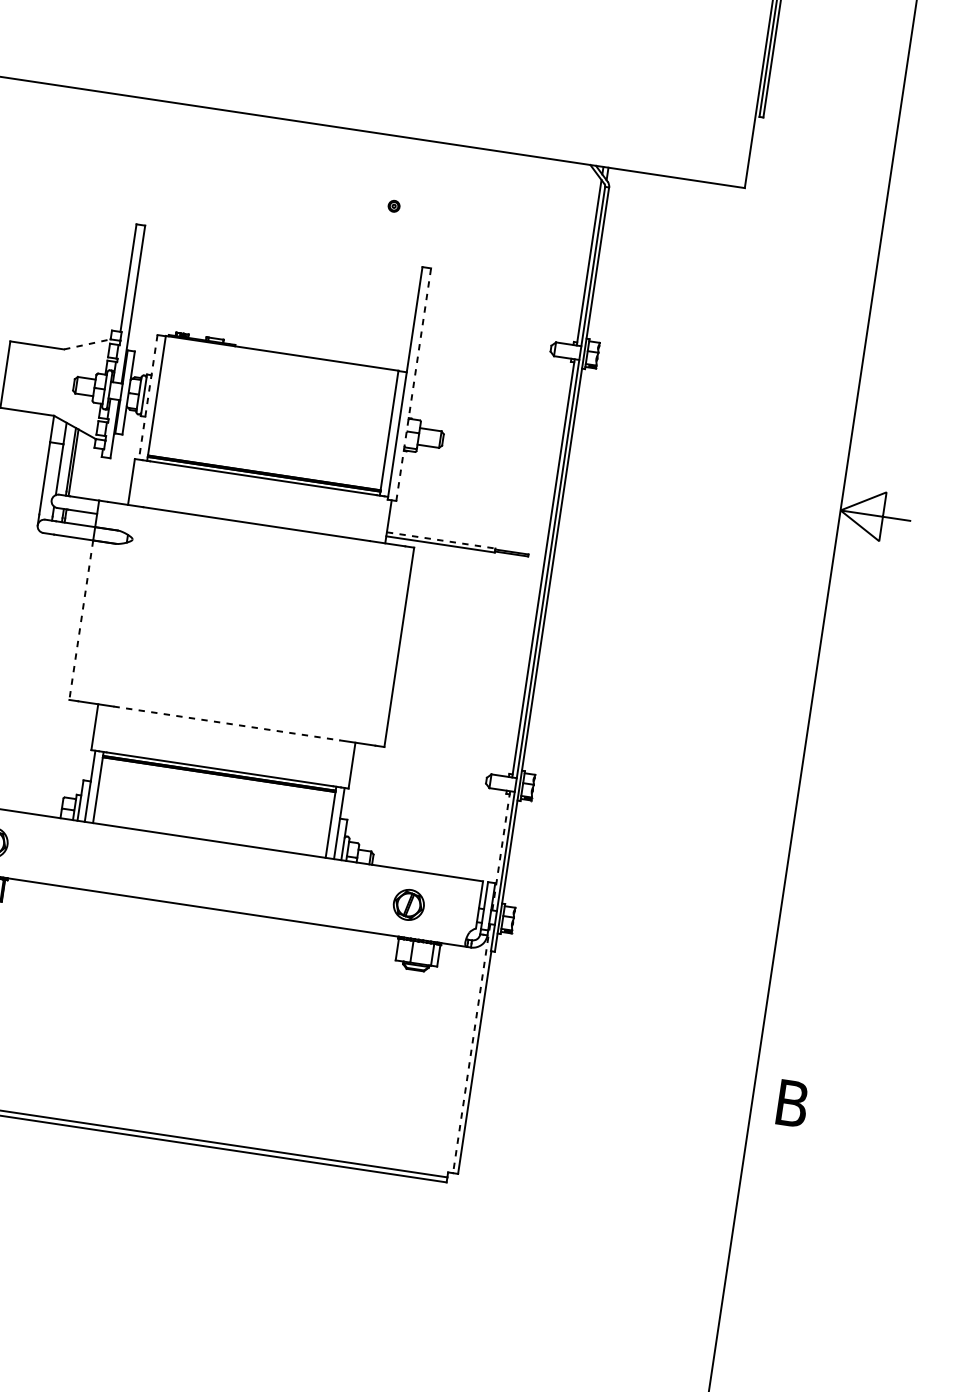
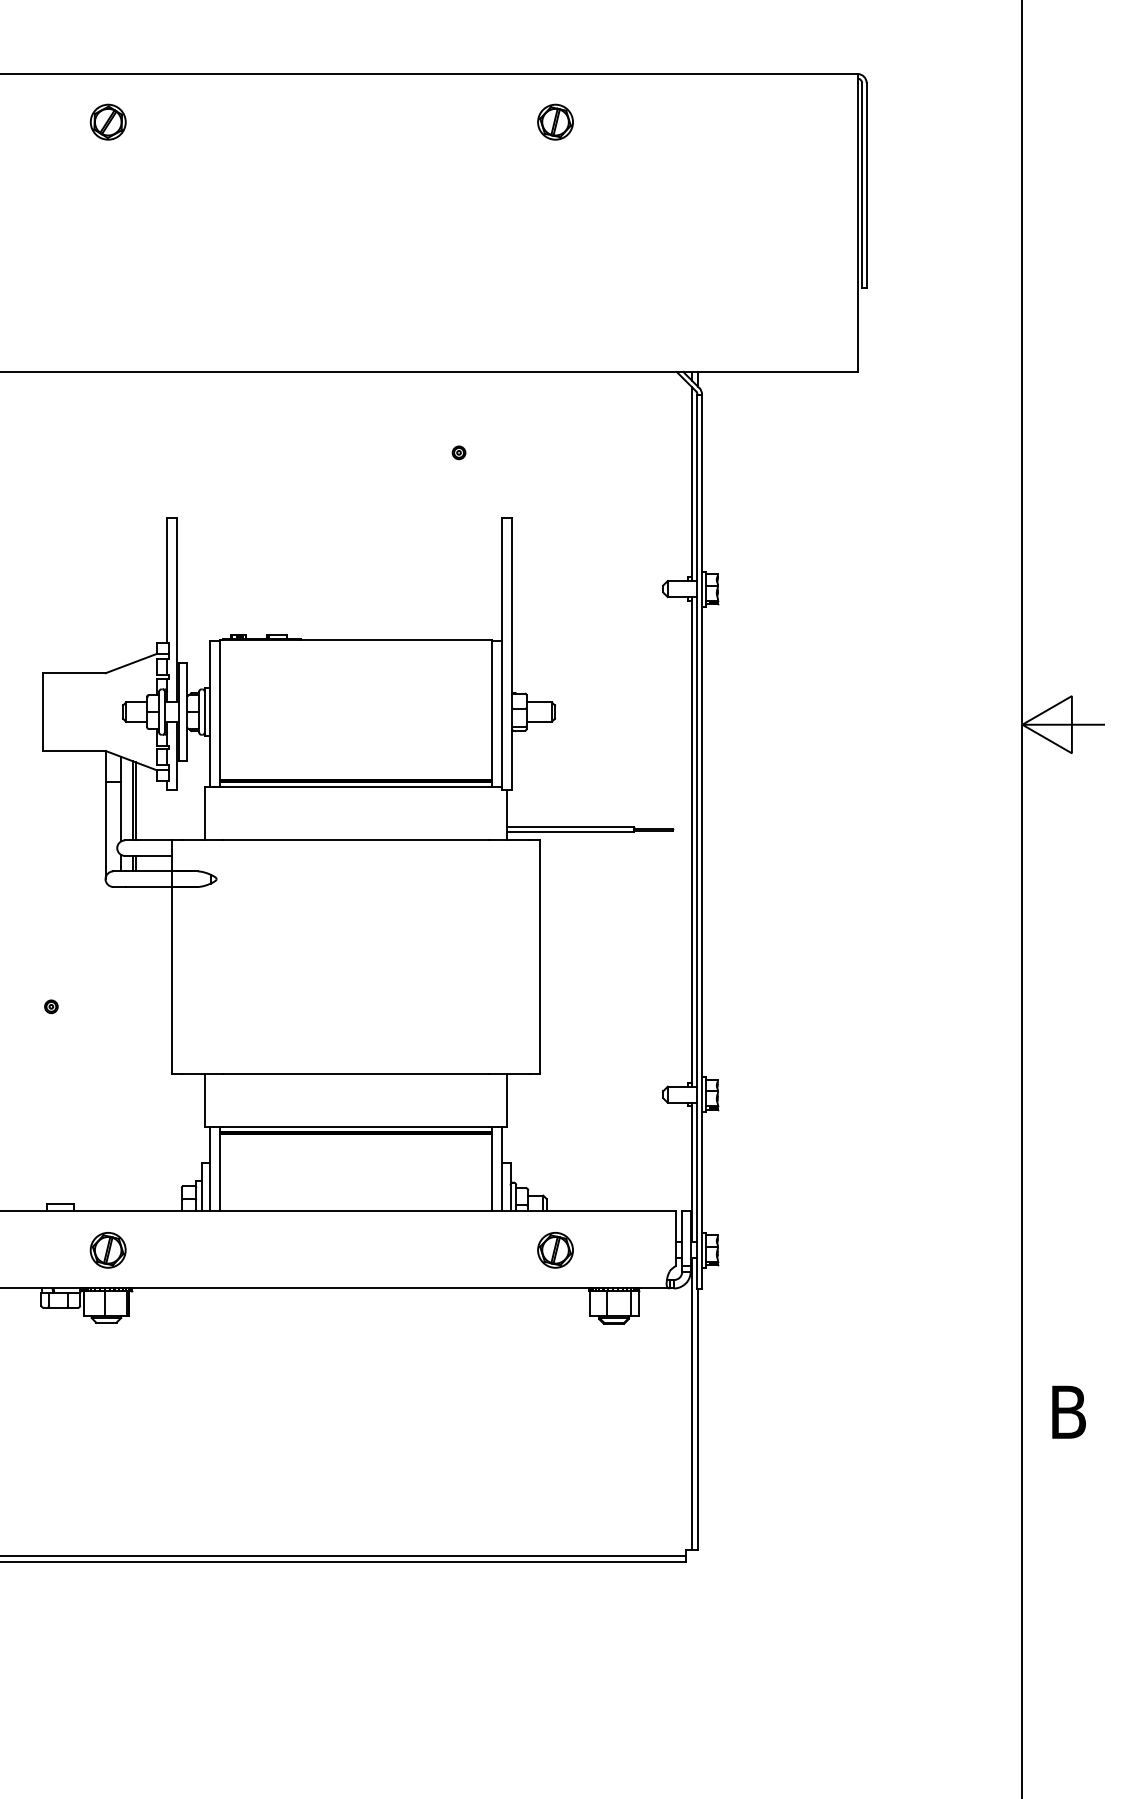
line: (87, 344) -> (131, 663), dashed -> solid
line: (414, 384) -> (512, 653), dashed -> solid
line: (148, 397) -> (210, 713), dashed -> solid
line: (441, 540) -> (570, 827), dashed -> solid
line: (81, 620) -> (171, 980), dashed -> solid
line: (227, 723) -> (356, 1073), dashed -> solid
line: (501, 850) -> (692, 1172), dashed -> solid
part: (408, 905) -> (555, 1250), moved
line: (472, 1049) -> (692, 1404), dashed -> solid

